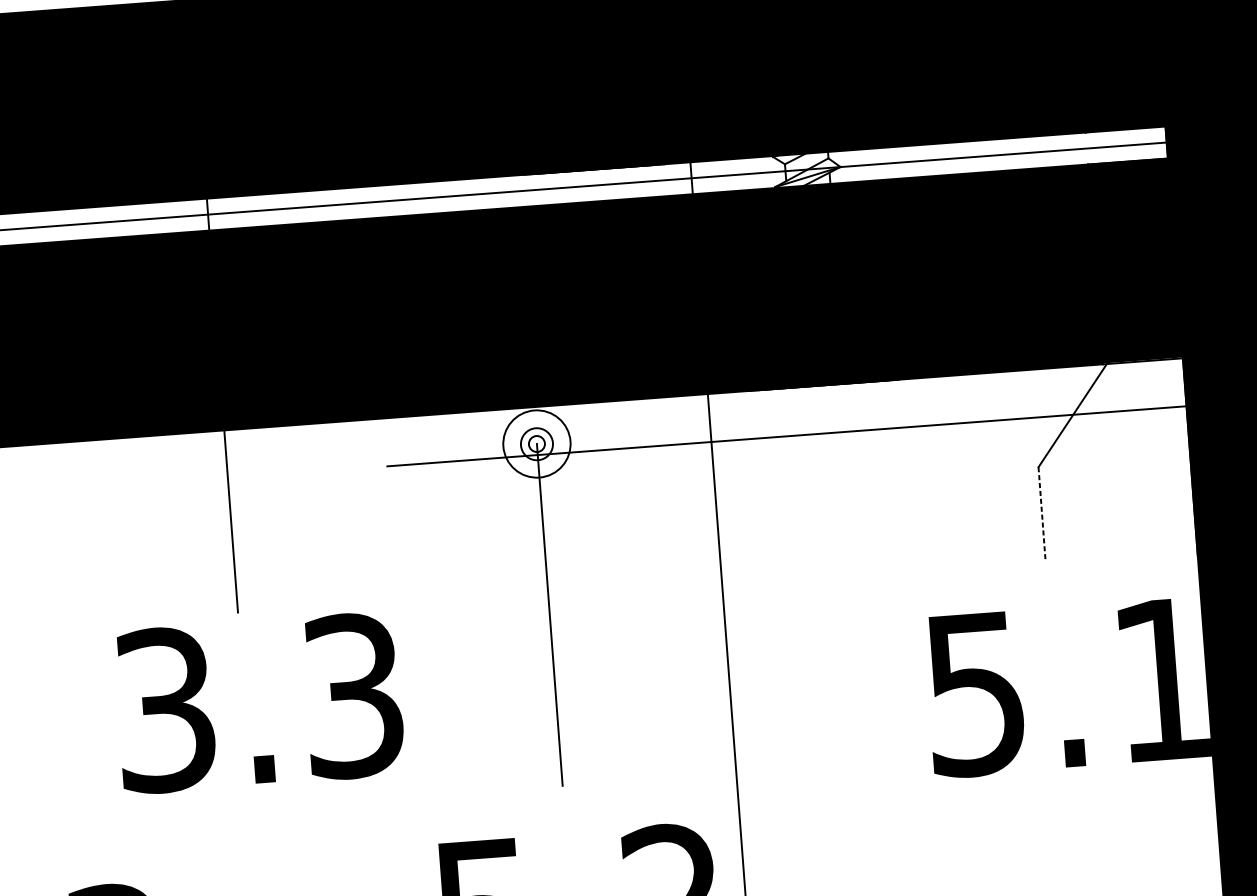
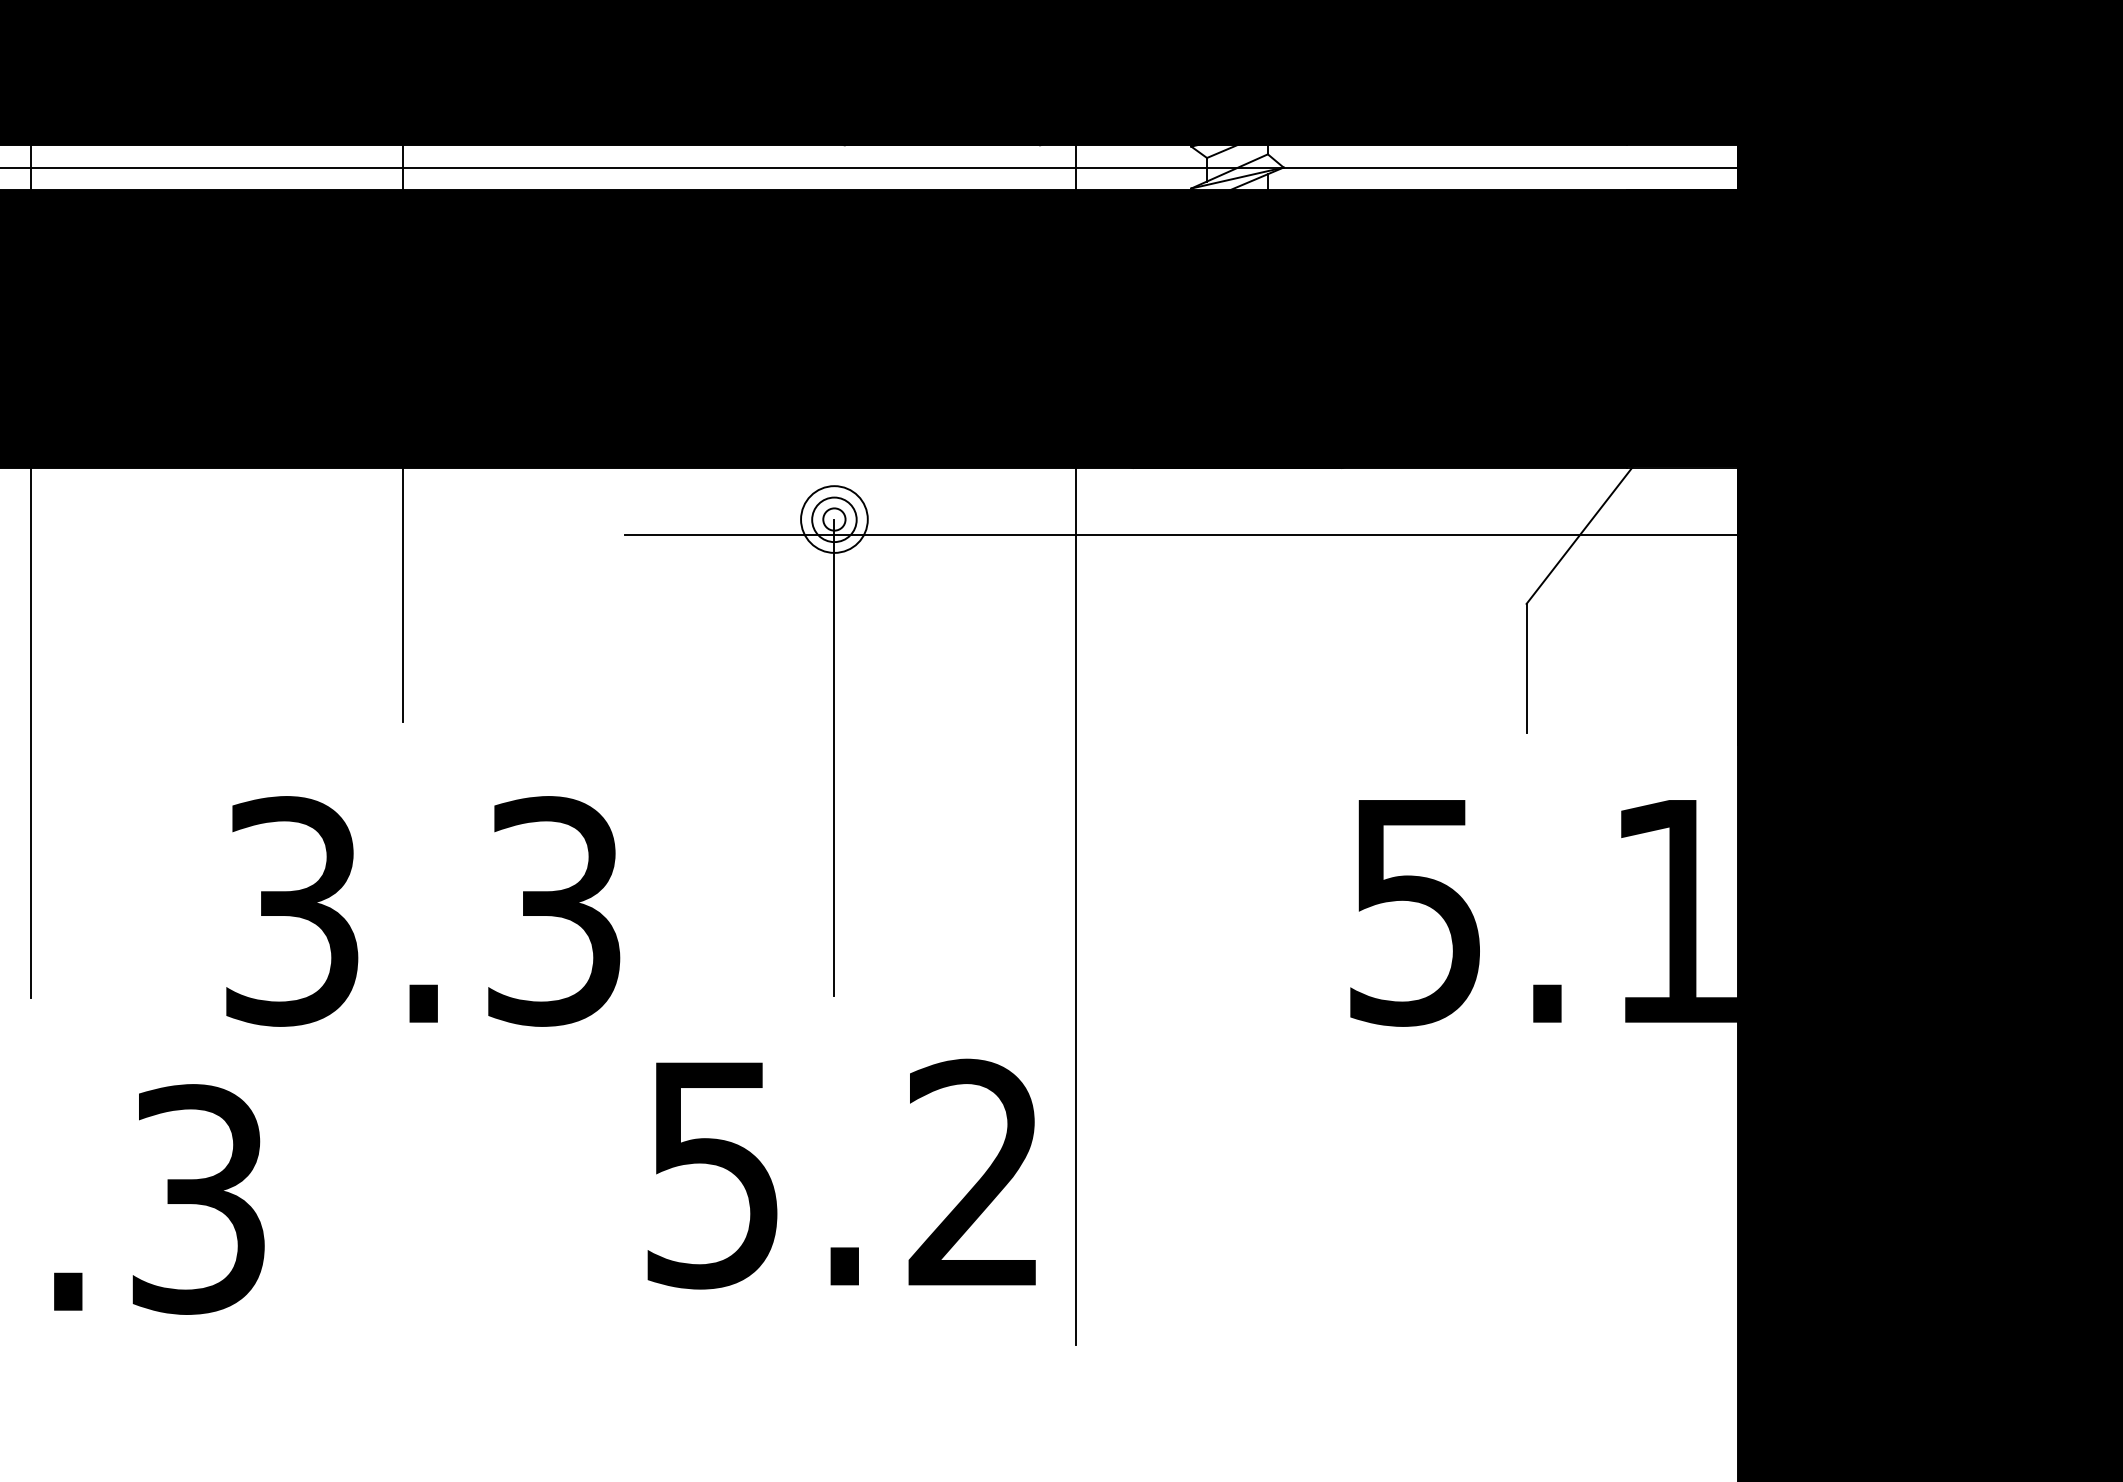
circle: (537, 443) -> (834, 519), size x0.71
line: (1041, 513) -> (1526, 668), dashed -> solid
text: (259, 703) -> (423, 911), moved

